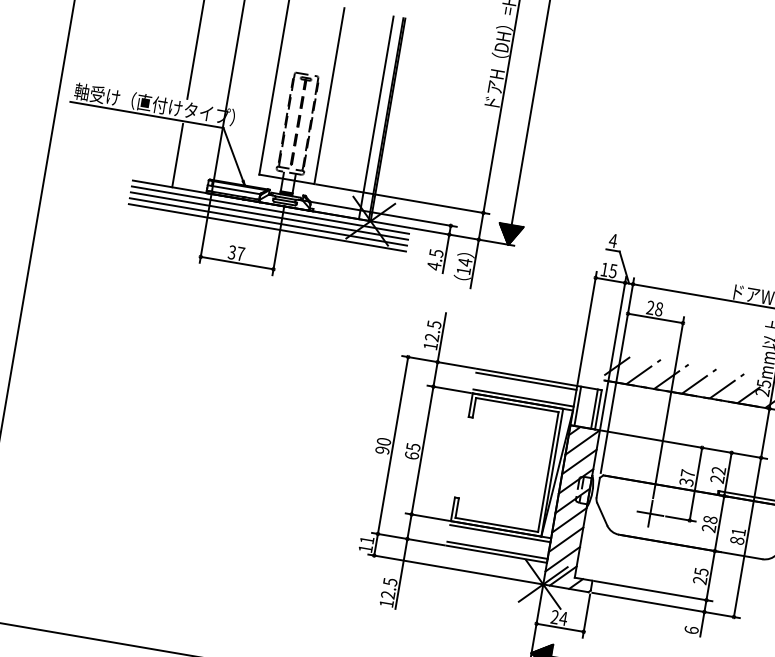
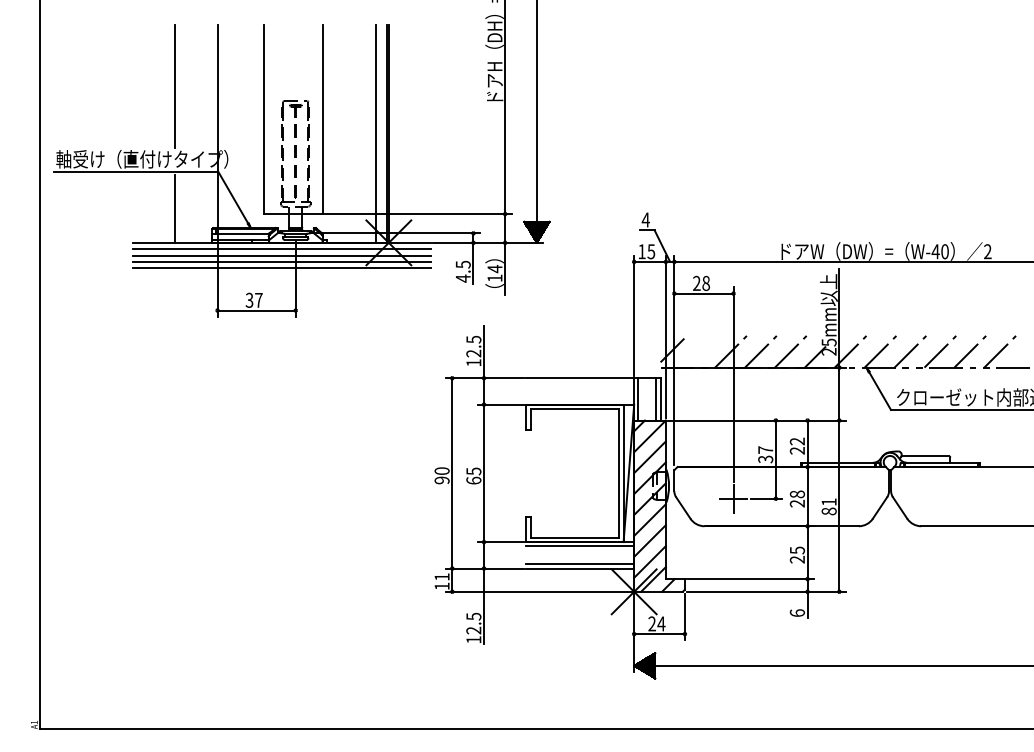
line: (643, 371) -> (700, 351), removed
line: (526, 381) -> (580, 382), removed
line: (523, 398) -> (580, 400), removed

